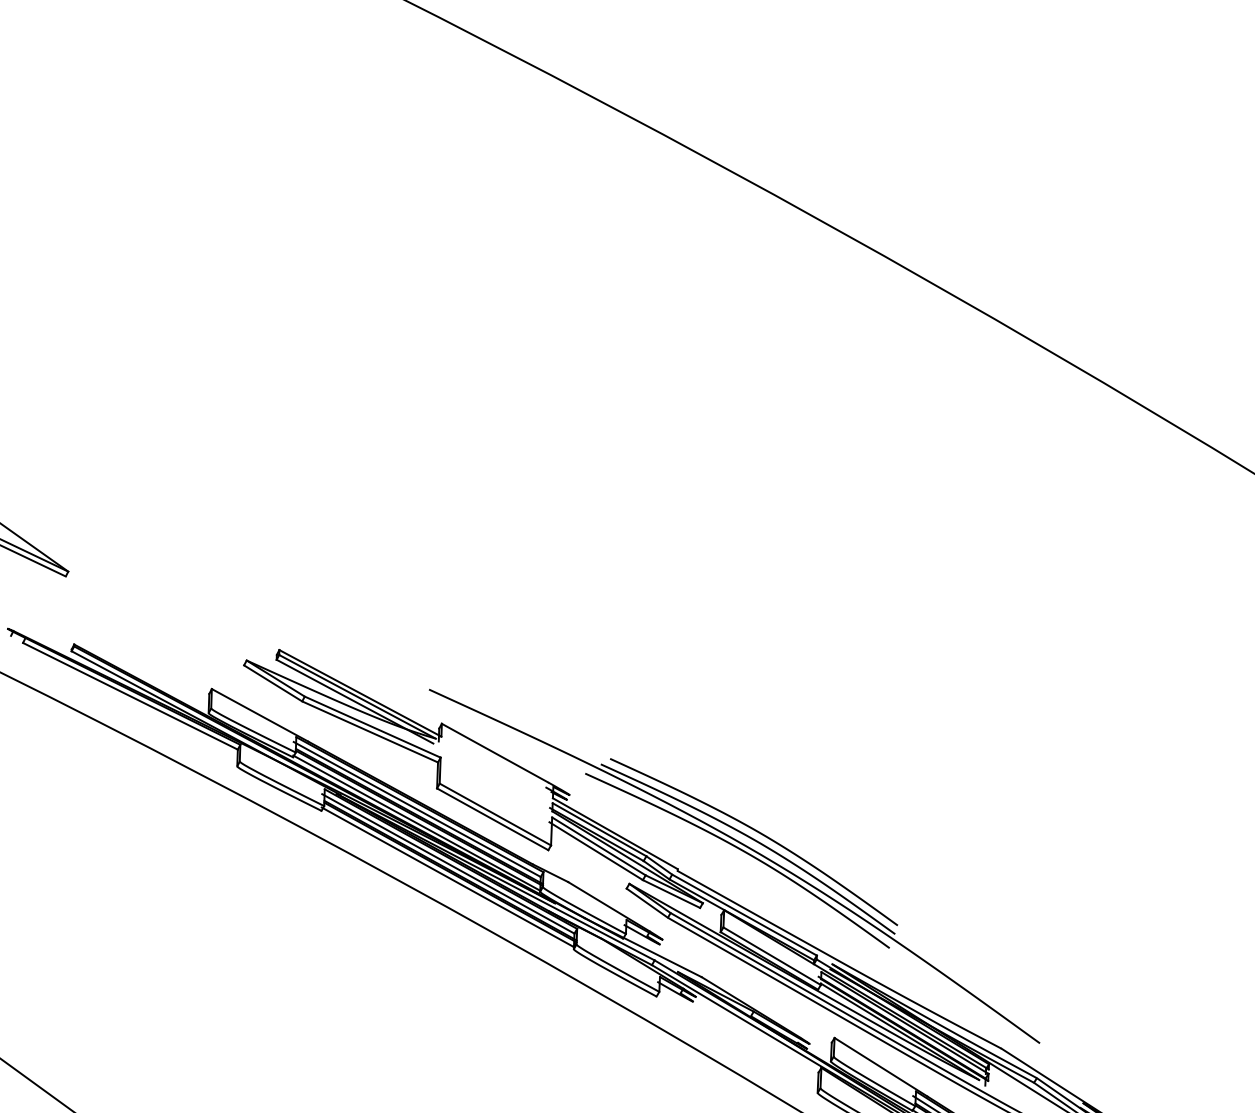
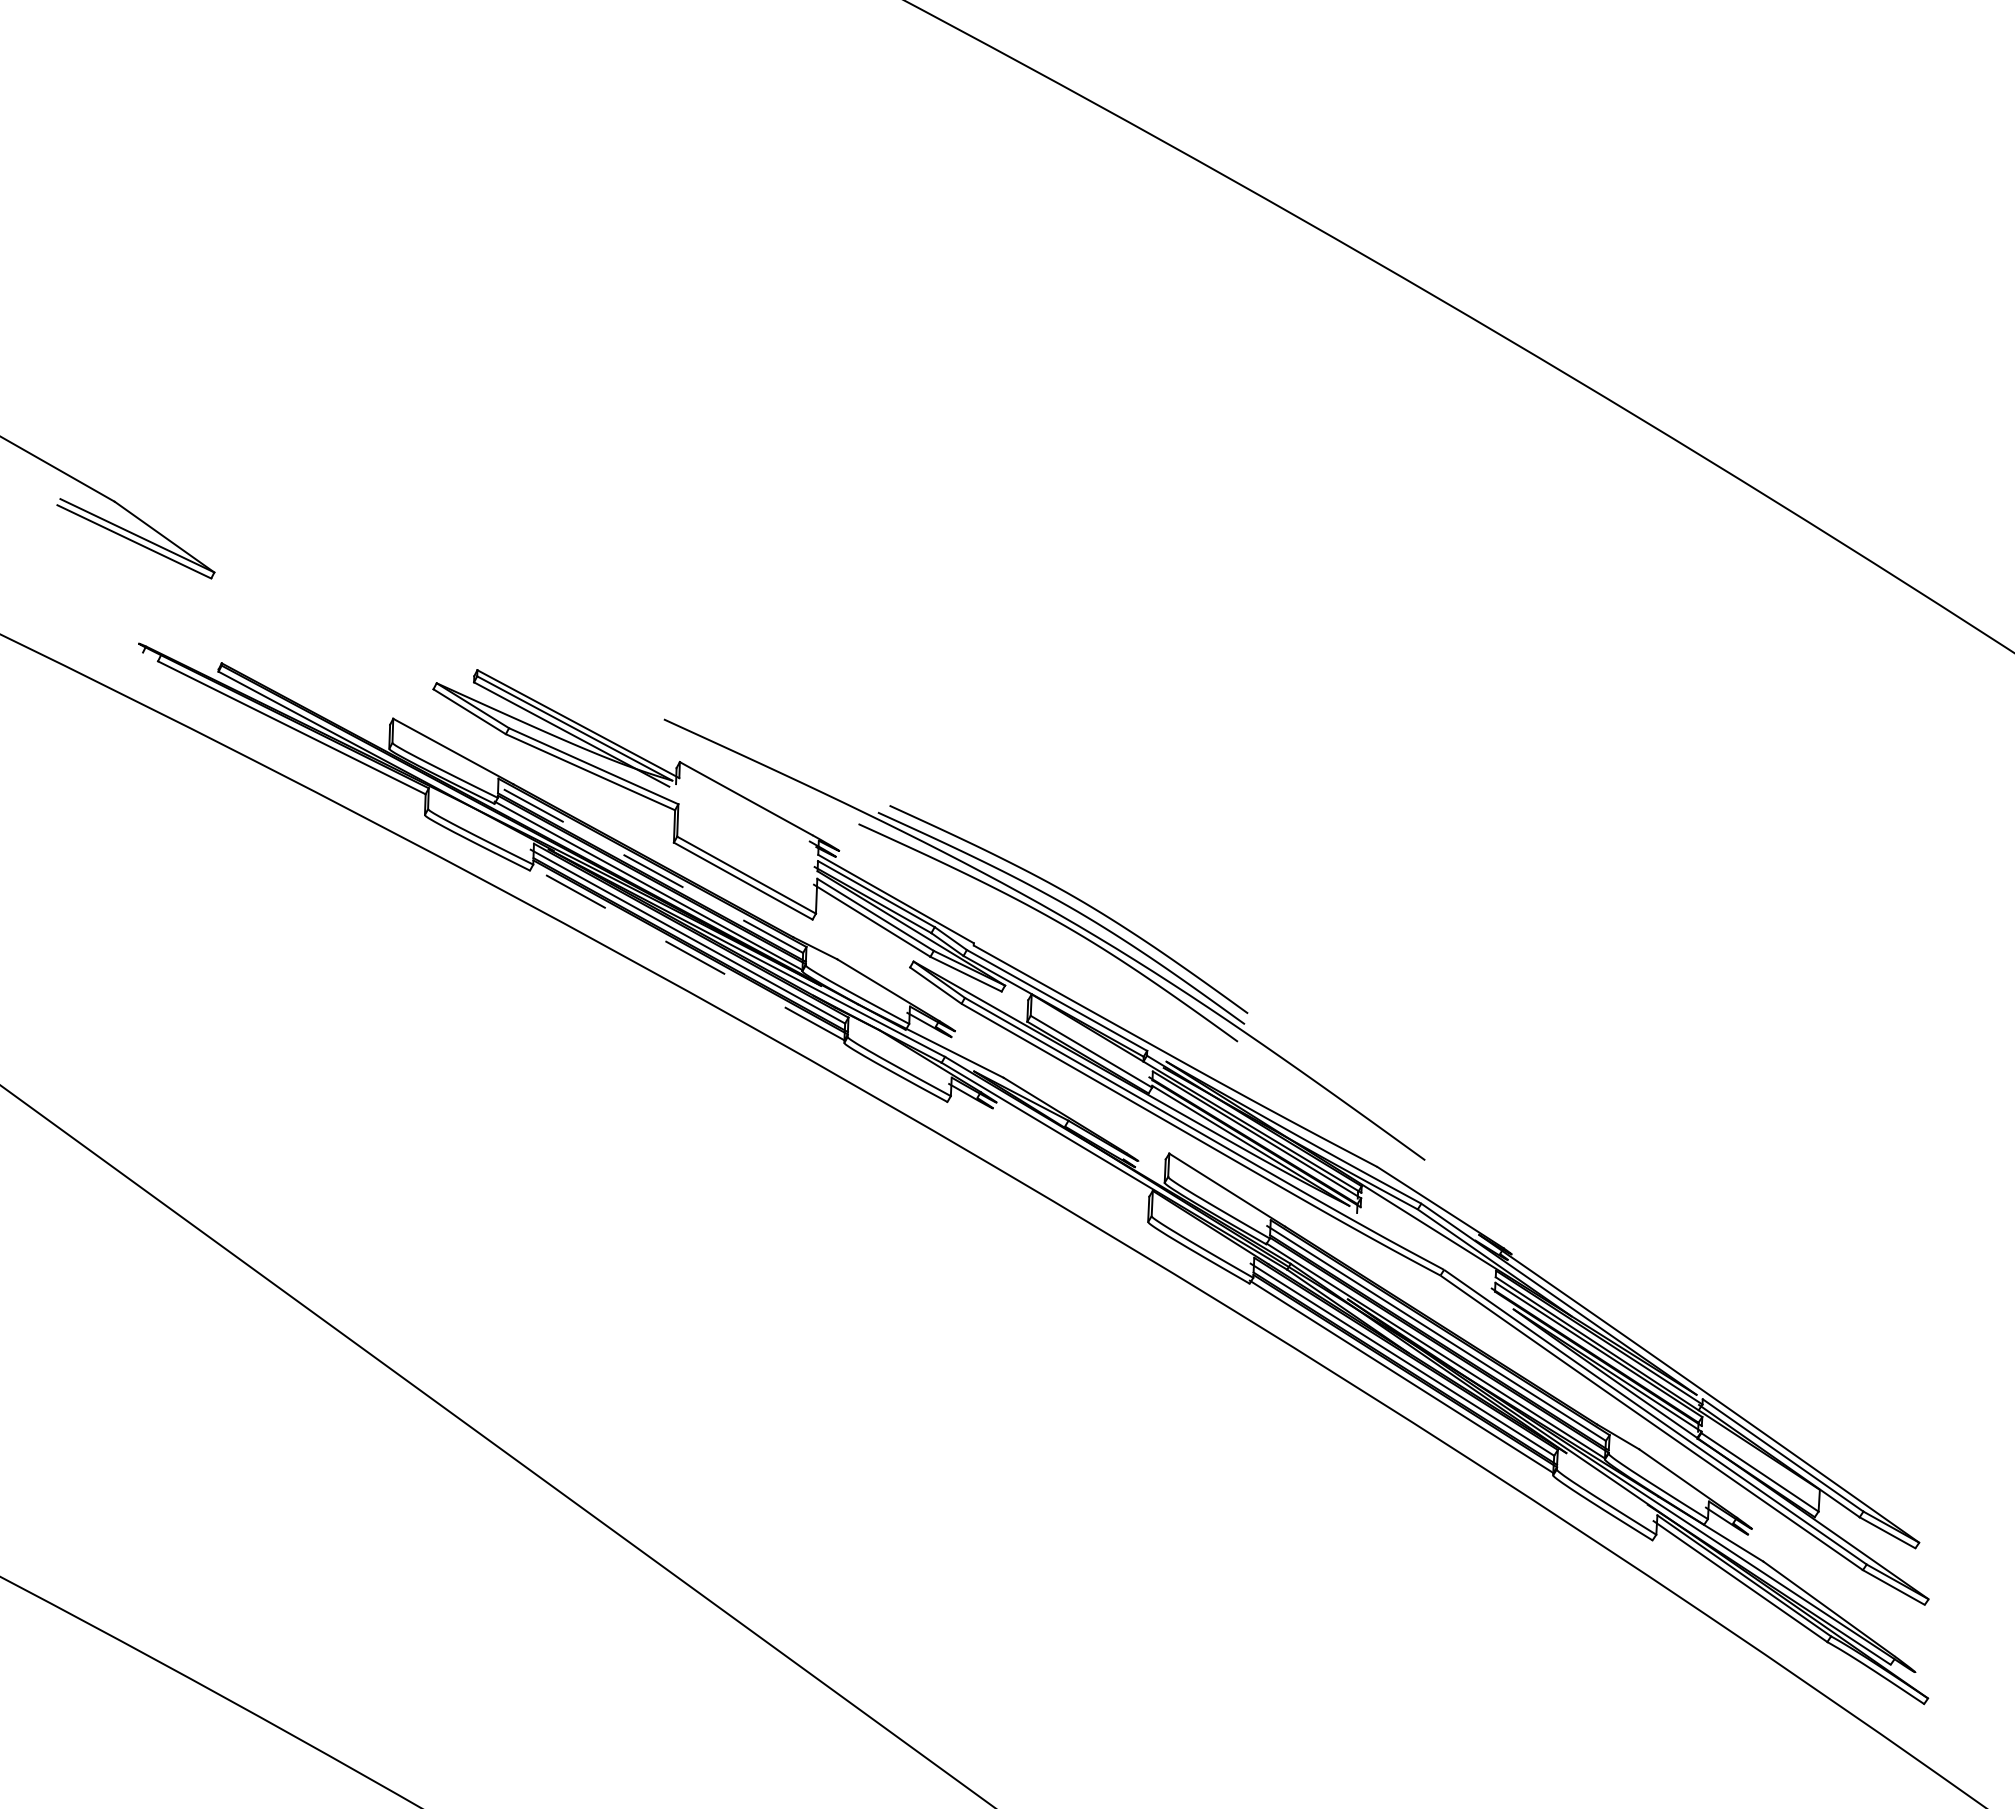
line: (416, 809) -> (648, 868), solid -> dashed
line: (447, 877) -> (687, 953), solid -> dashed

